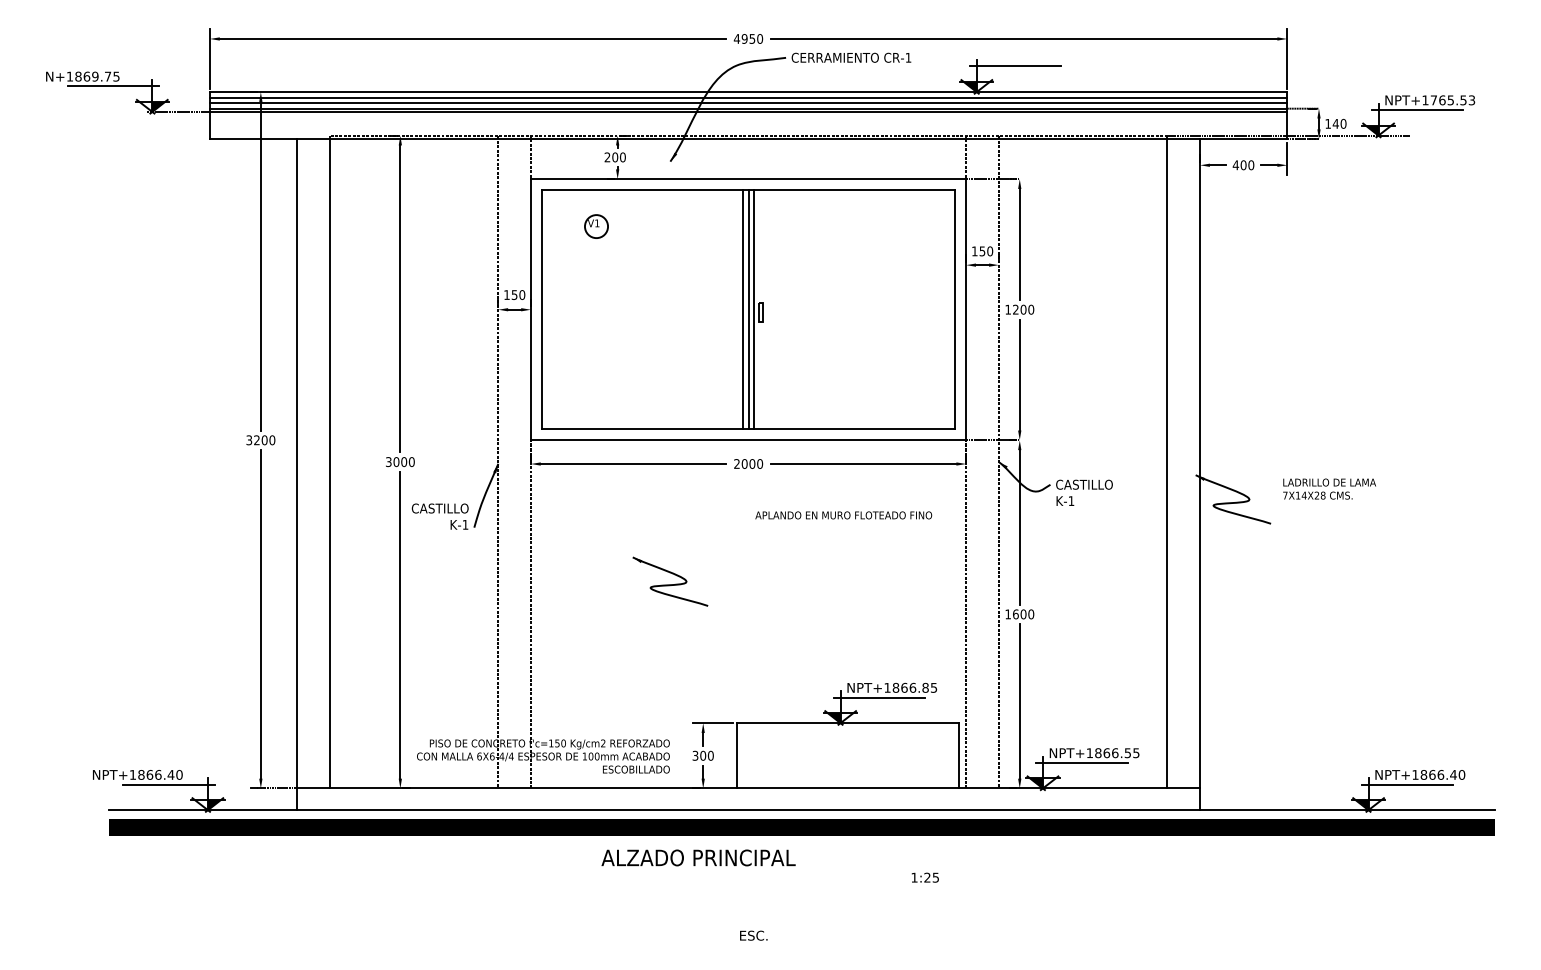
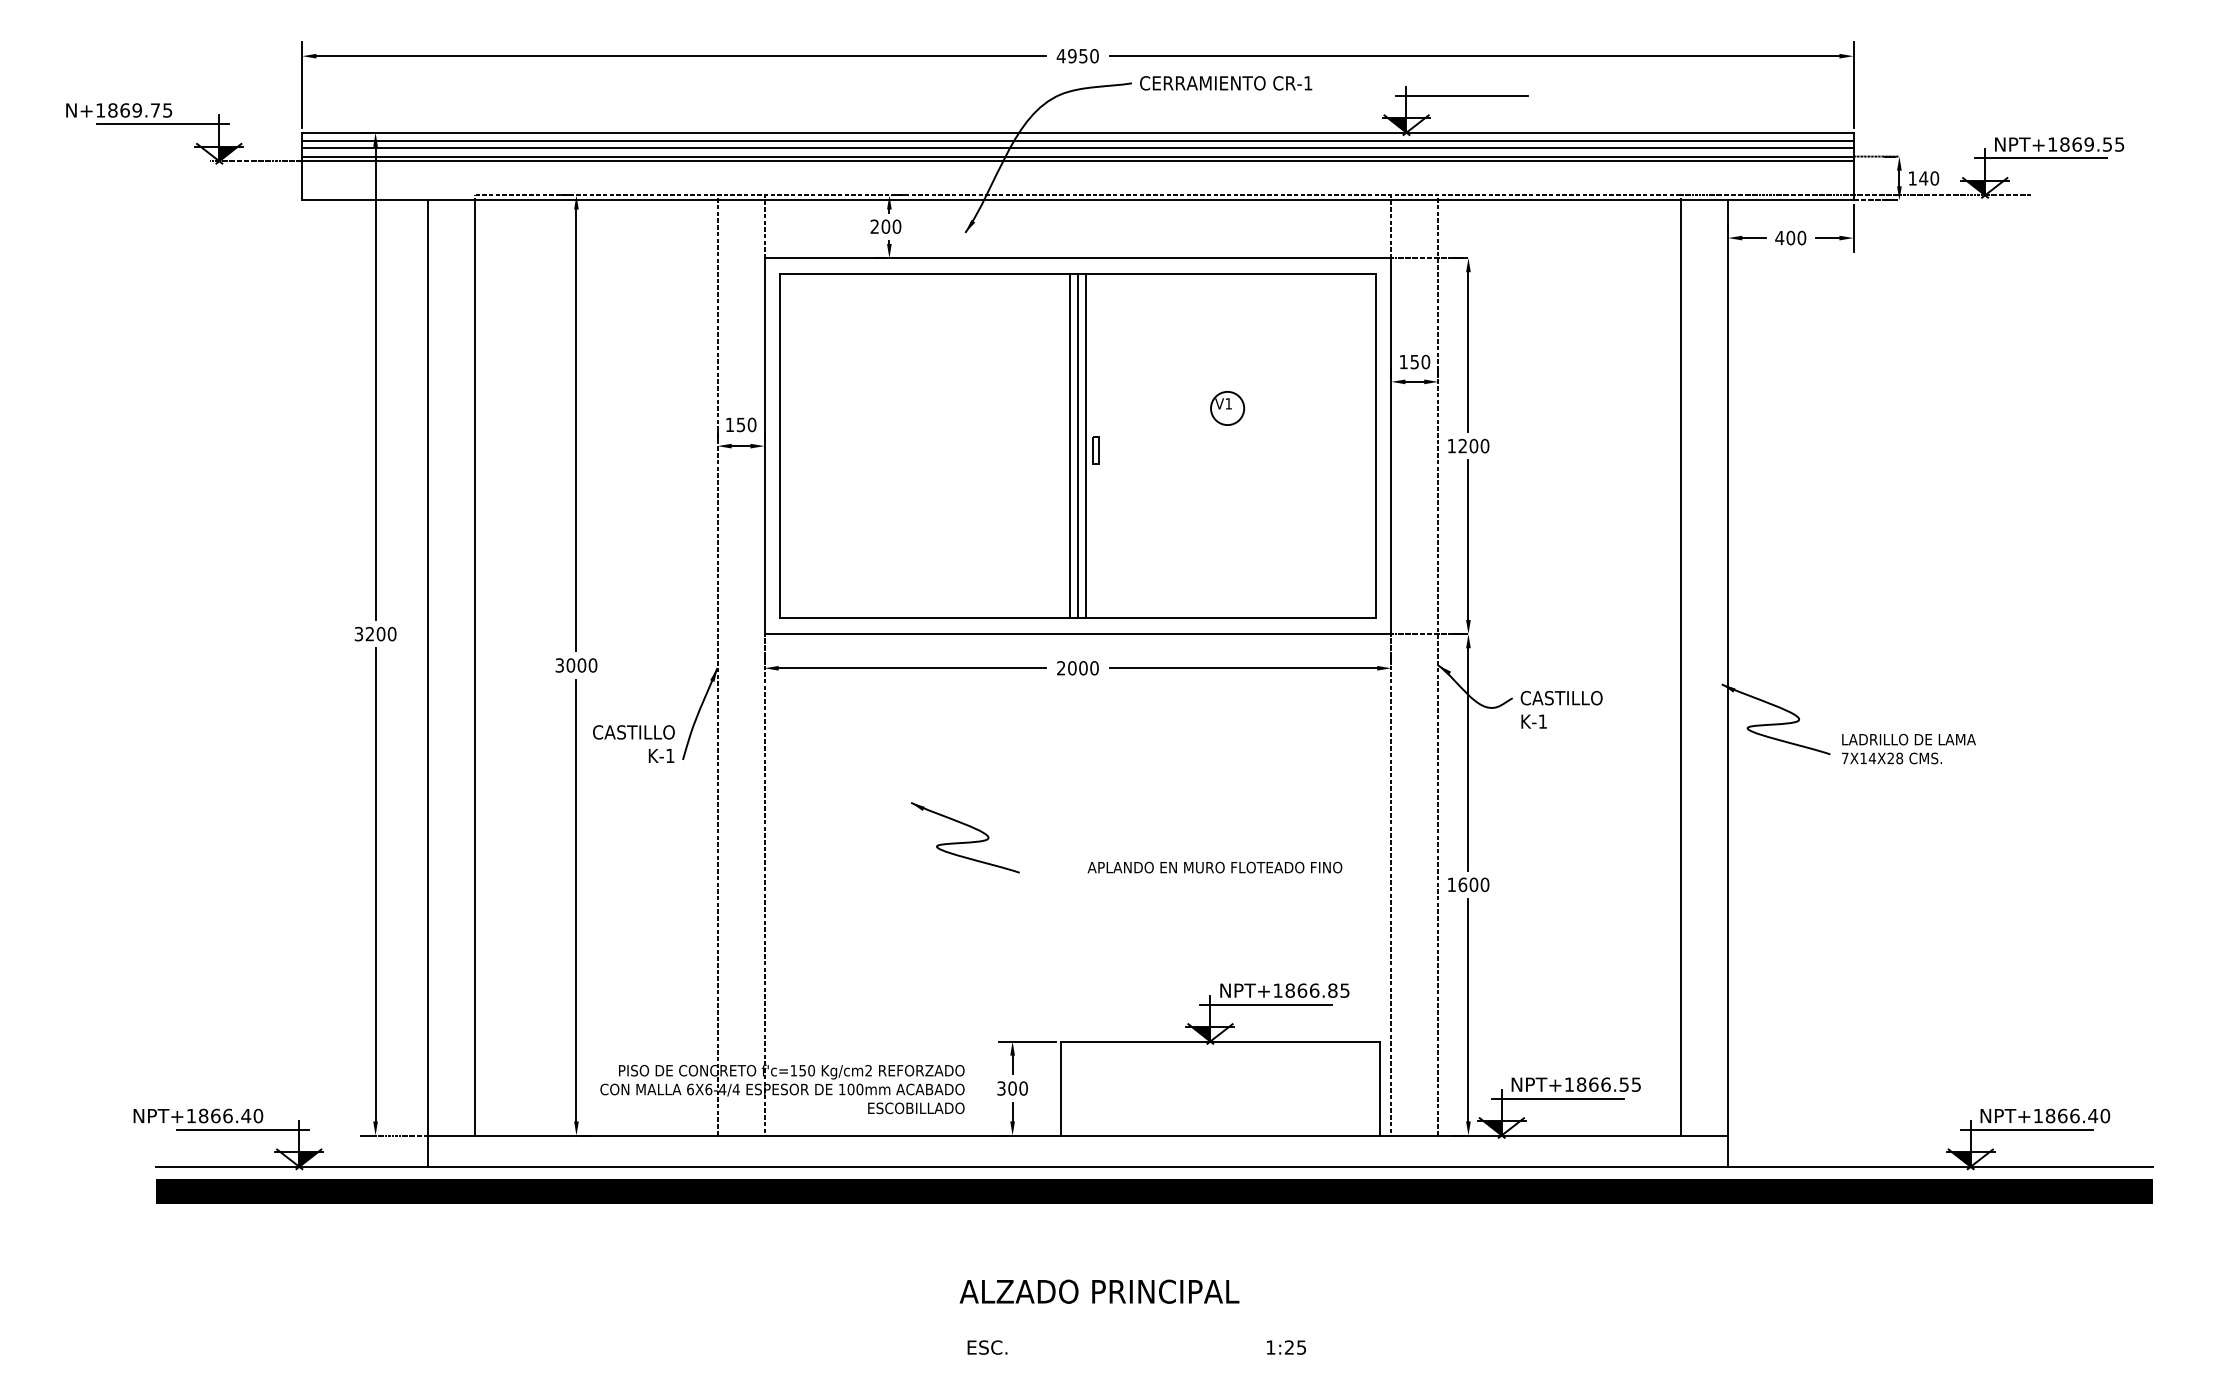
text: (1452, 100) -> (2091, 144), NPT+1765.53 -> NPT+1869.55
part: (596, 226) -> (1227, 408), moved
text: (1329, 488) -> (1908, 748), moved
text: (843, 515) -> (1214, 867), moved
text: (698, 857) -> (1099, 1291), moved
text: (924, 877) -> (1285, 1347), moved
text: (753, 935) -> (987, 1347), moved

